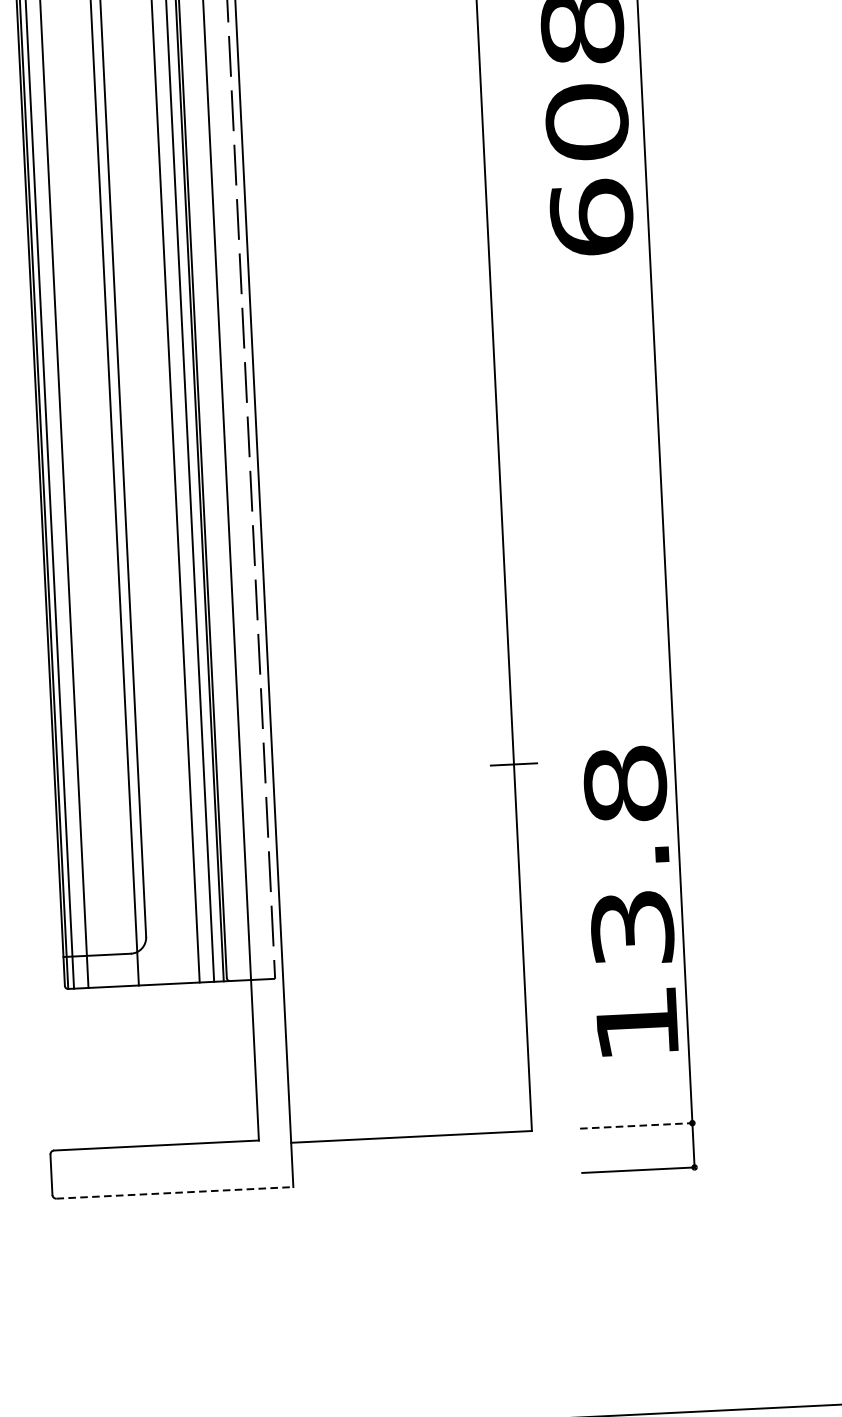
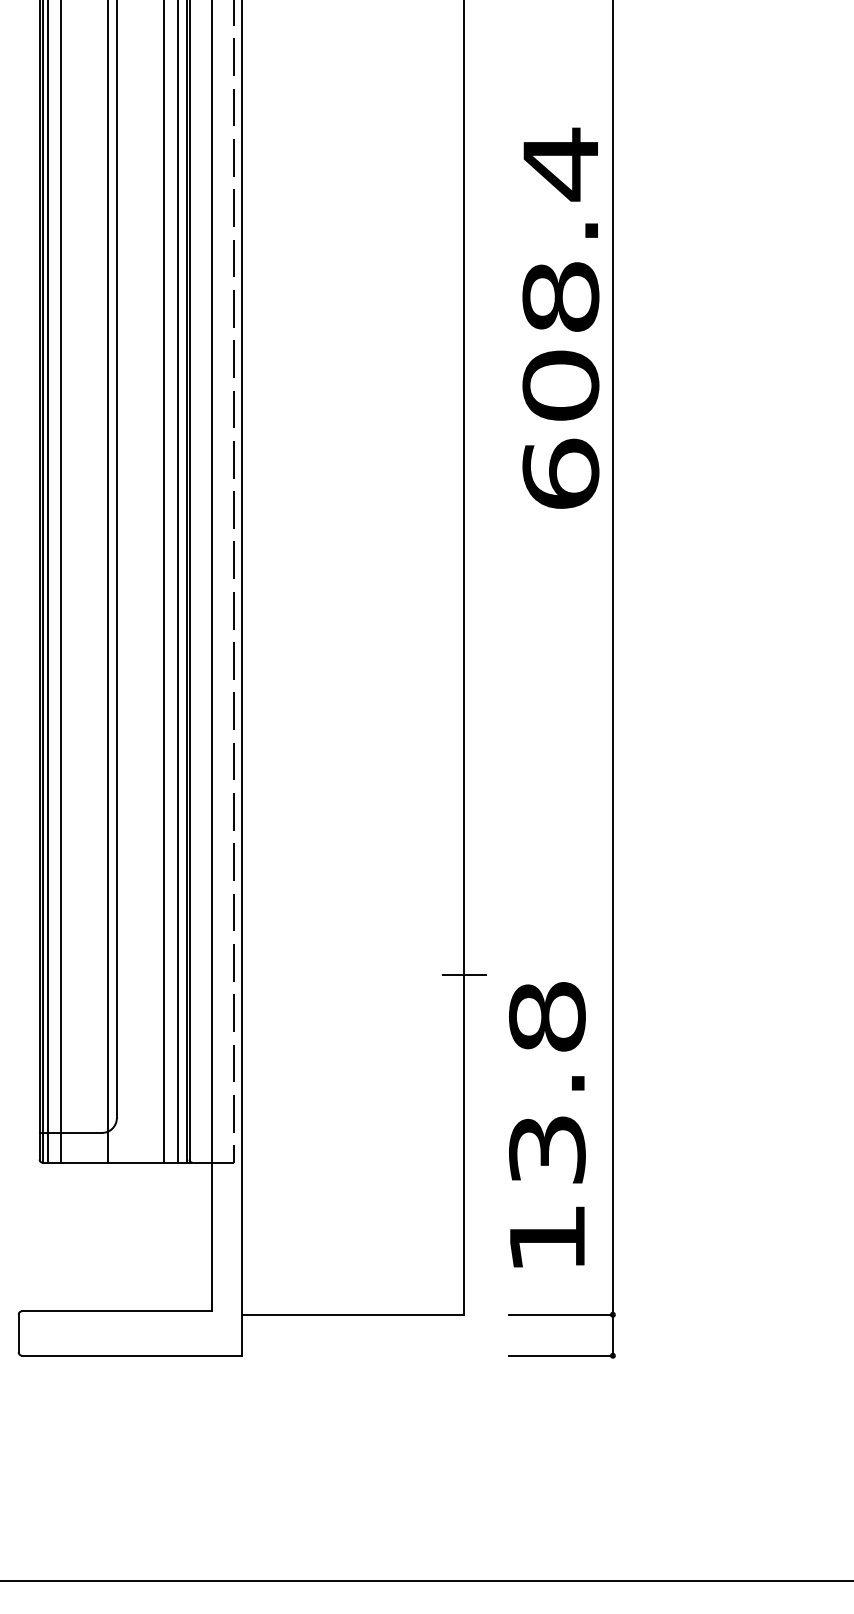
text: (631, 900) -> (547, 1124), moved
line: (635, 1125) -> (560, 1314), dashed -> solid
line: (174, 1192) -> (131, 1355), dashed -> solid

